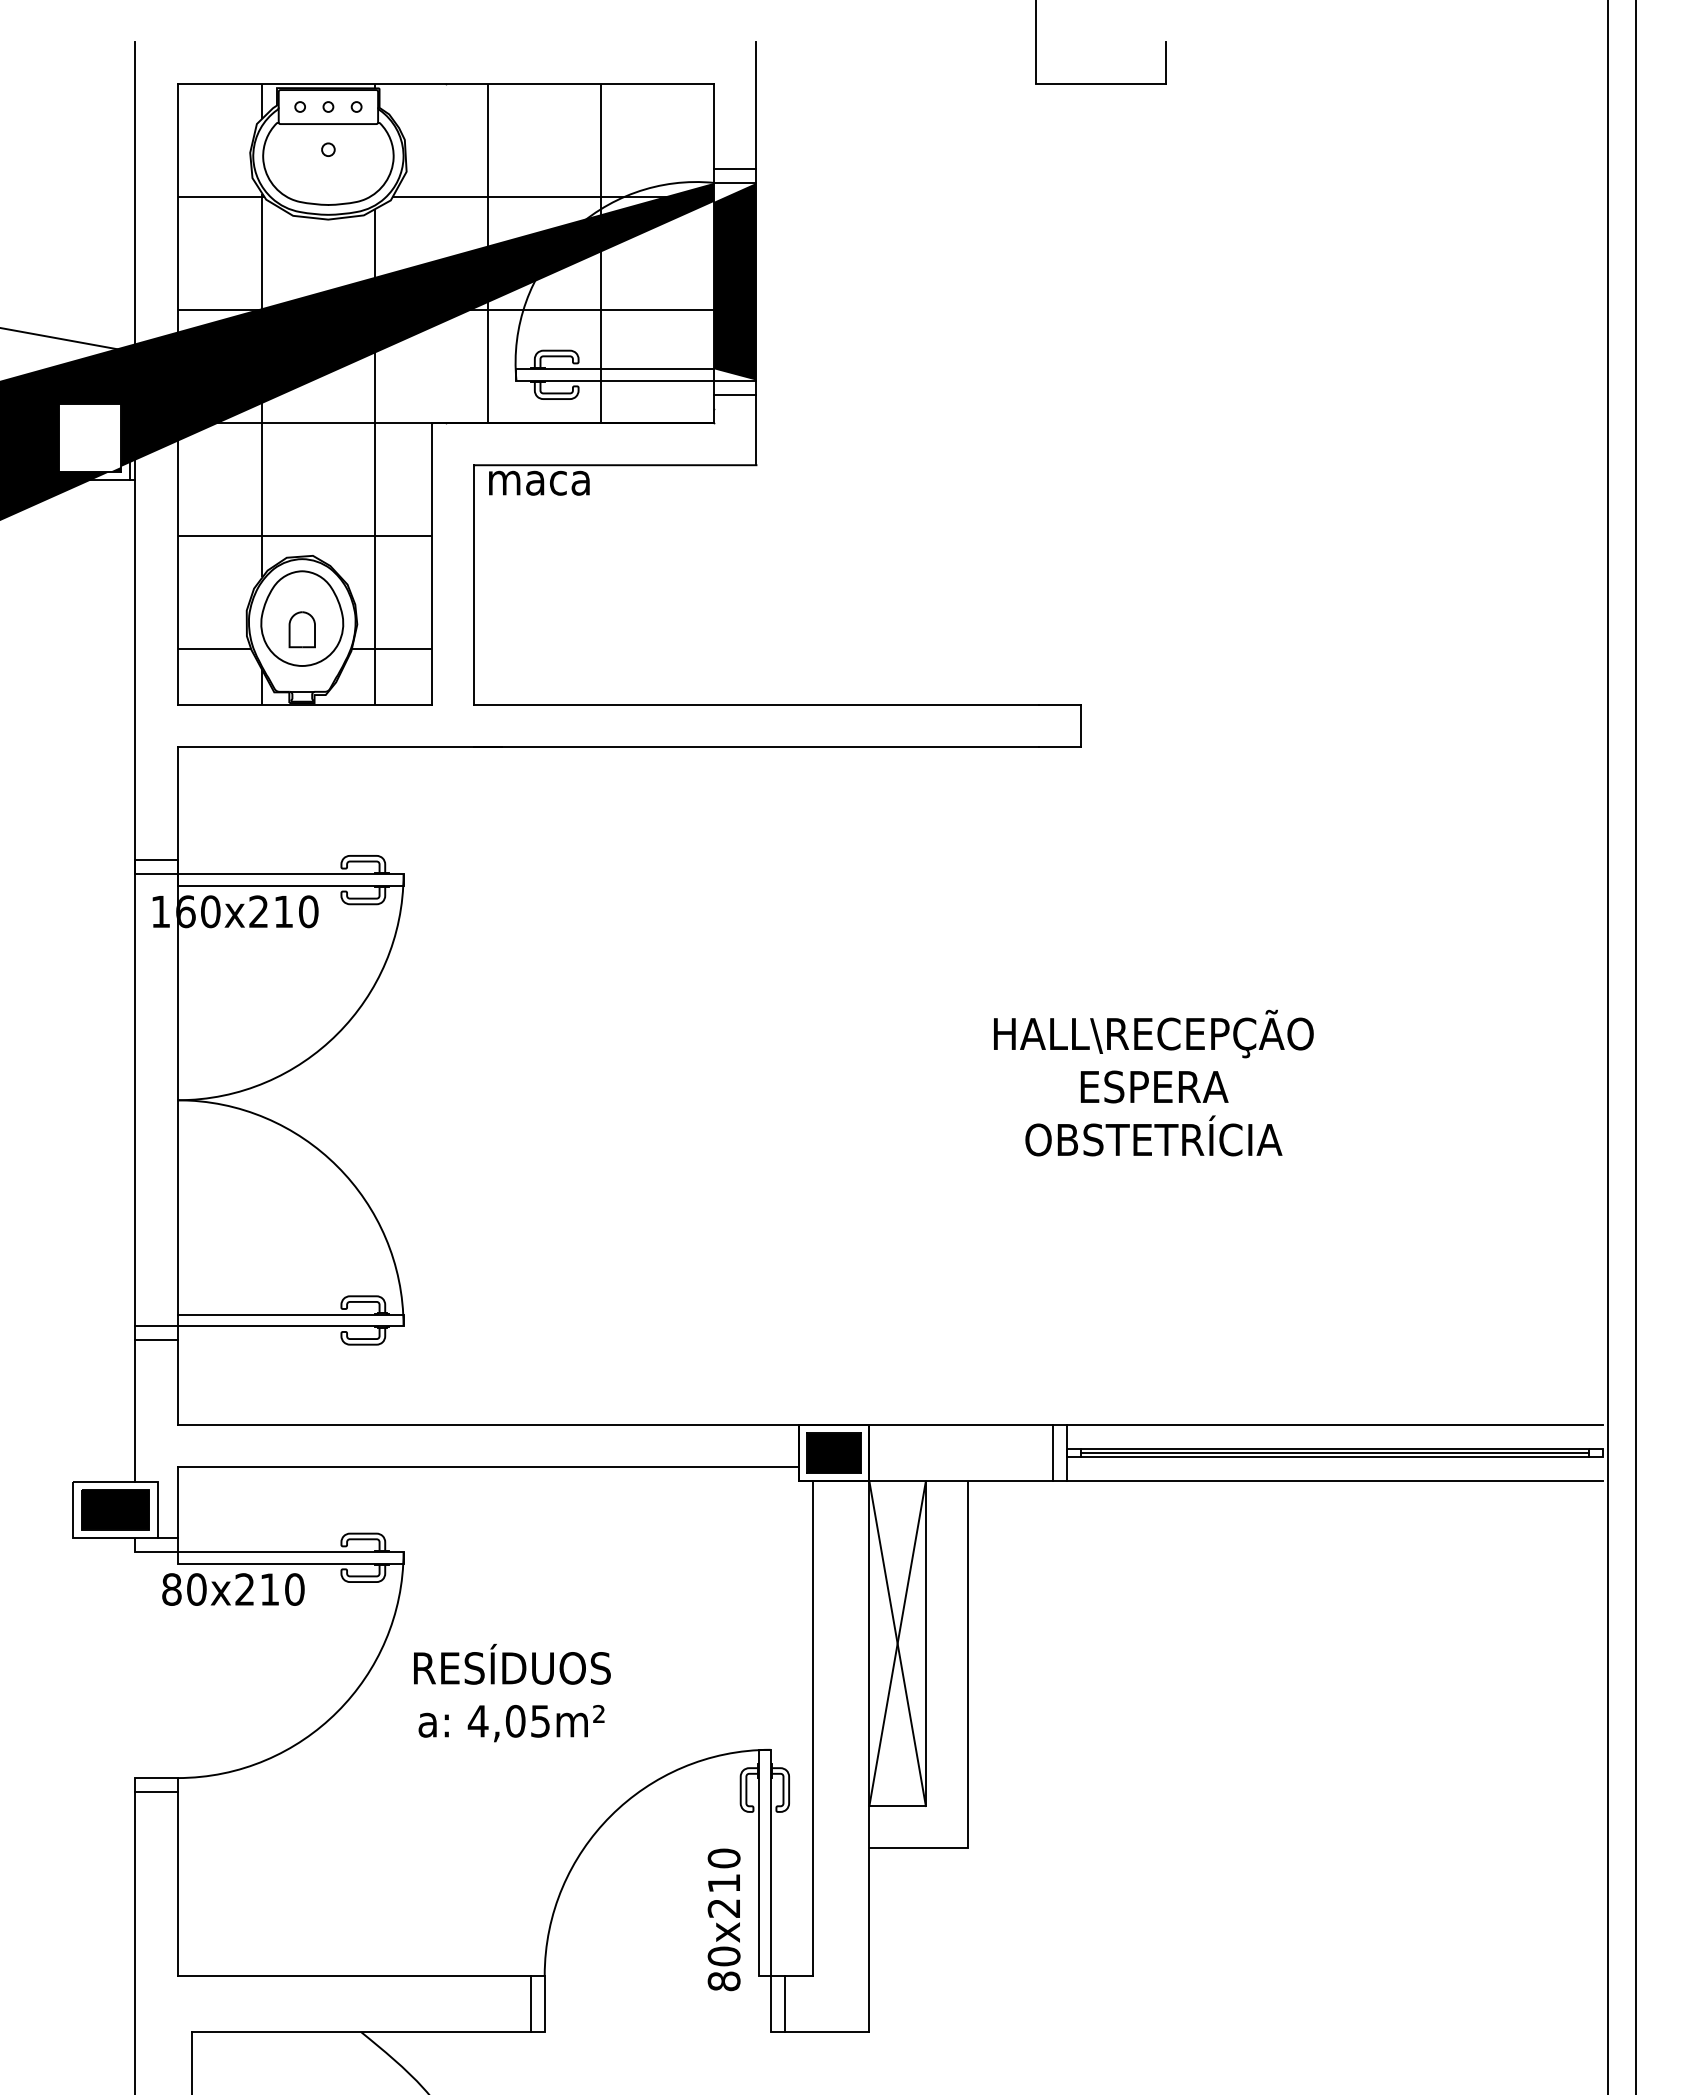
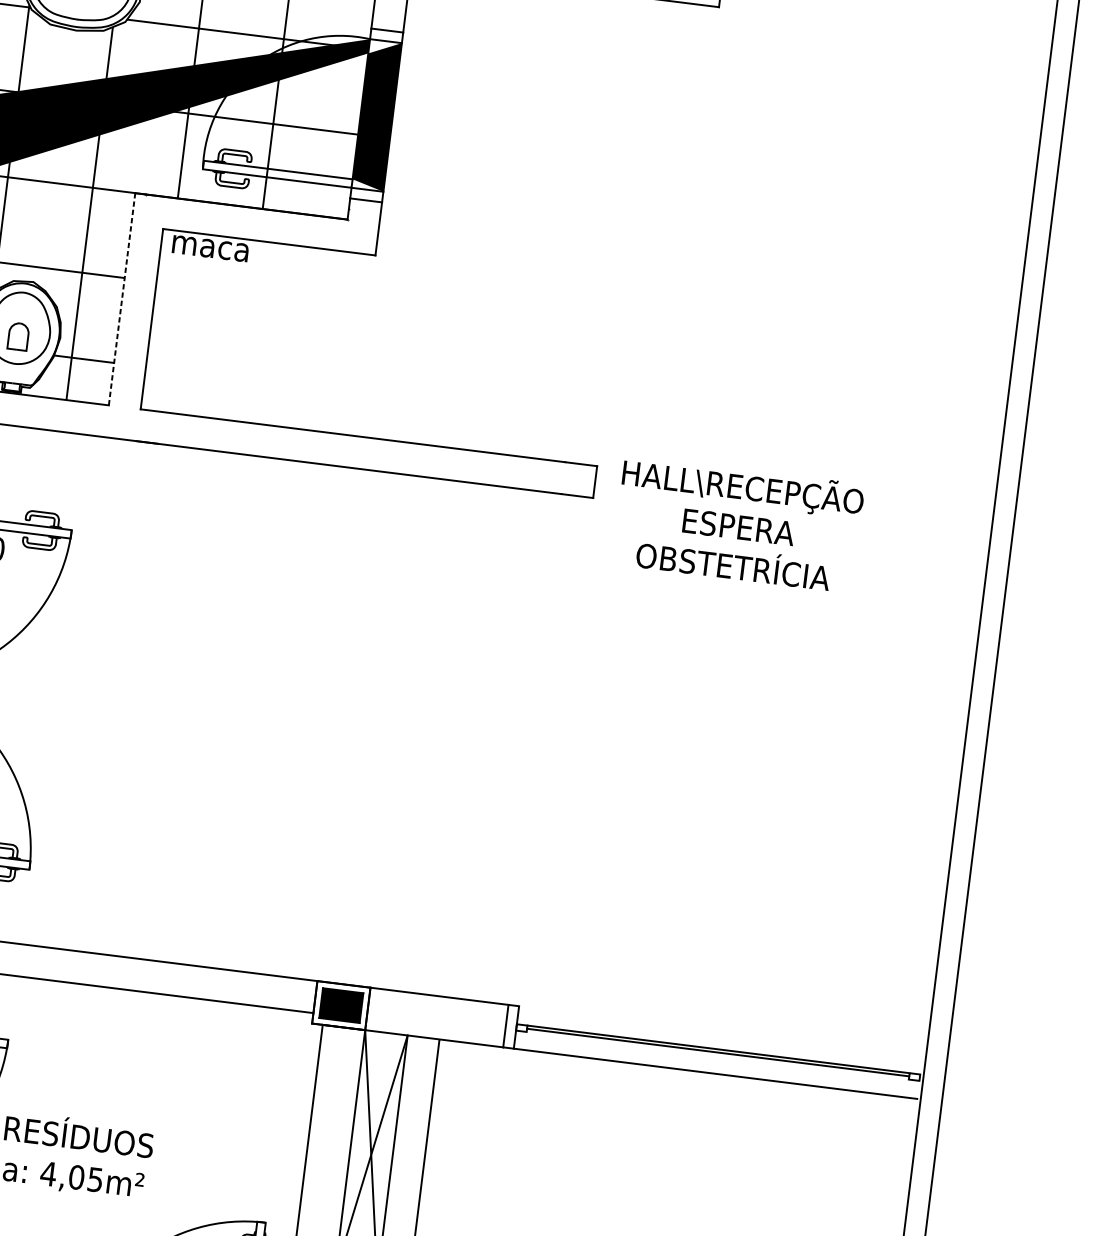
line: (431, 564) -> (121, 299), solid -> dashed
text: (1153, 1082) -> (738, 523), moved
line: (1335, 1424) -> (721, 1031), removed
line: (1335, 1457) -> (717, 1055), removed

